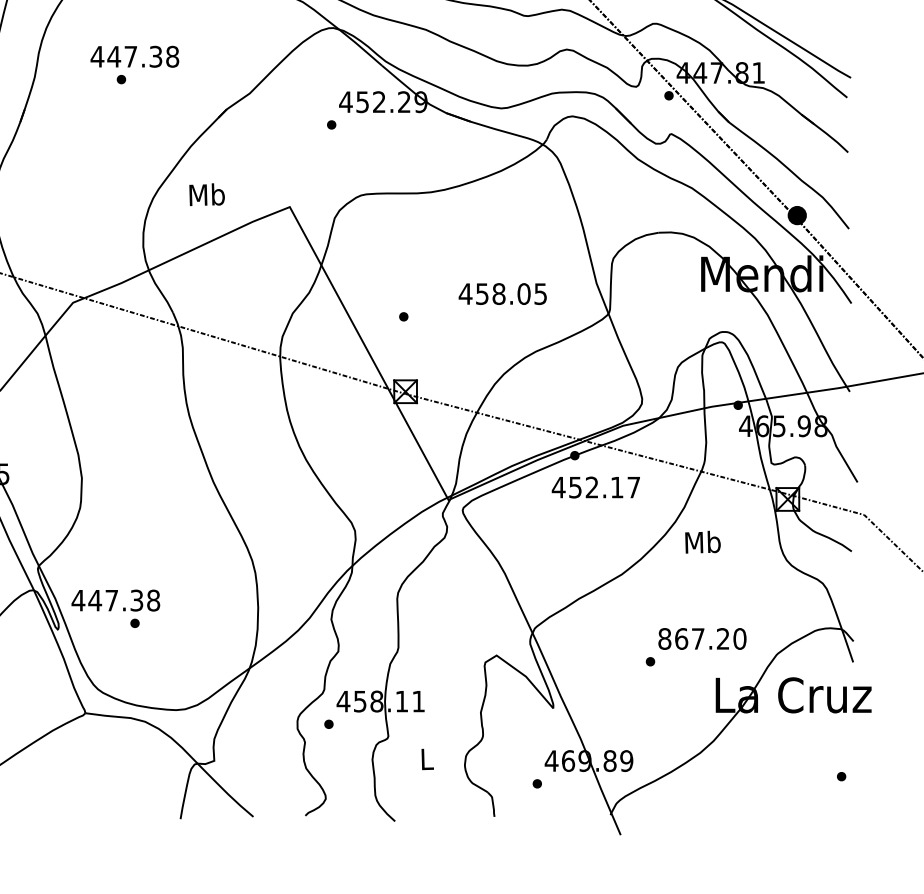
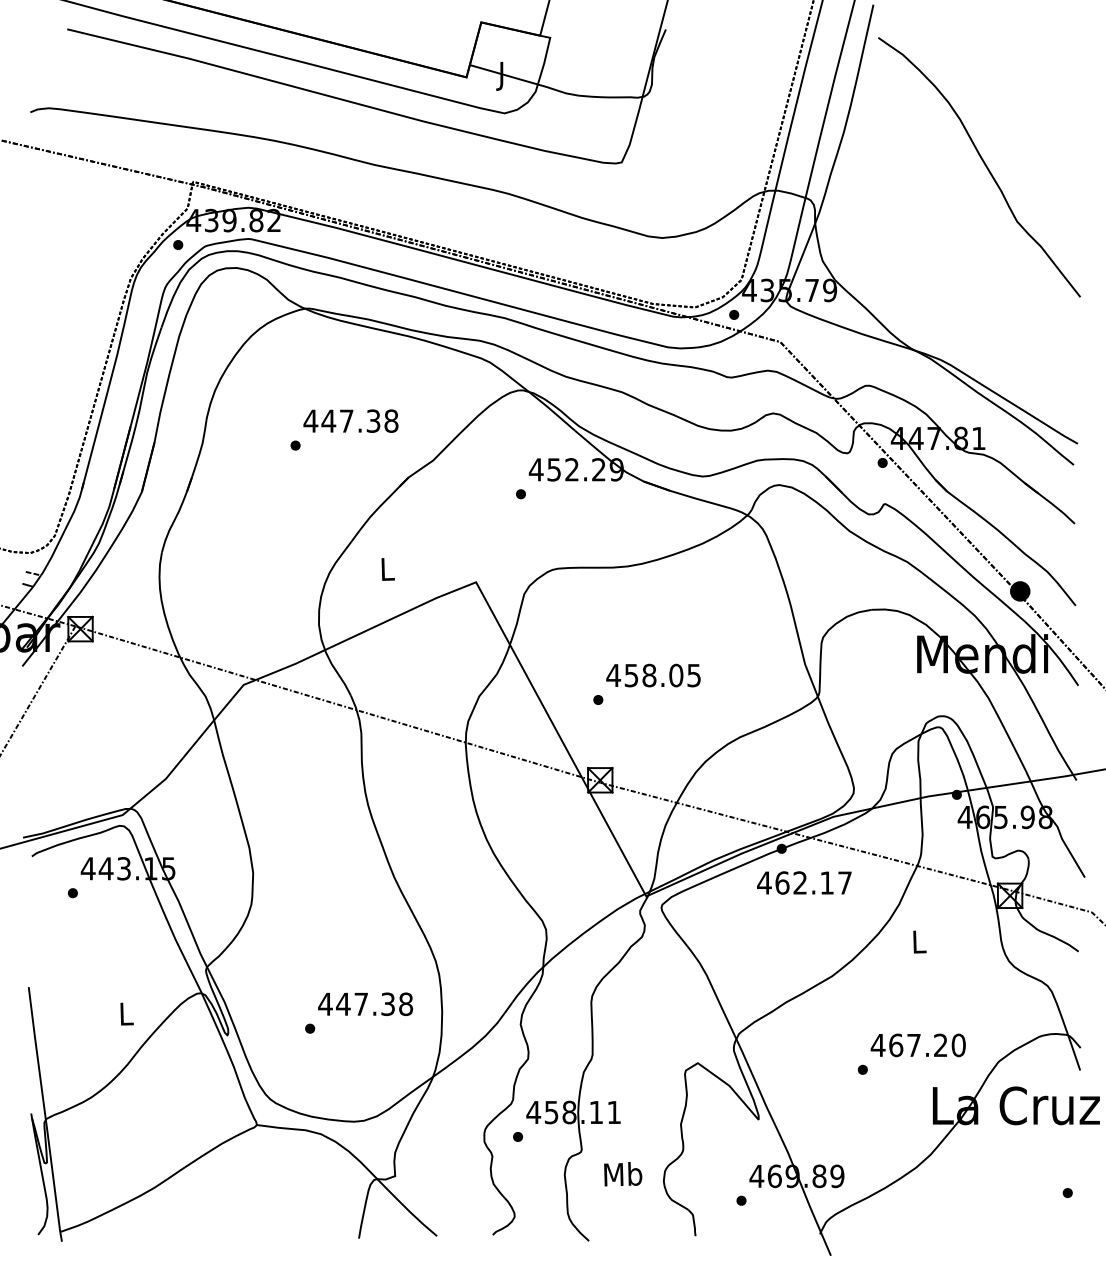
text: (134, 56) -> (350, 420), moved
text: (207, 194) -> (387, 568), Mb -> L
text: (502, 293) -> (653, 675), moved
text: (575, 487) -> (782, 882), 452.17 -> 462.17
text: (703, 542) -> (919, 941), Mb -> L
text: (115, 599) -> (365, 1003), moved
text: (664, 639) -> (877, 1045), 867.20 -> 467.20
text: (427, 759) -> (623, 1174), L -> Mb

